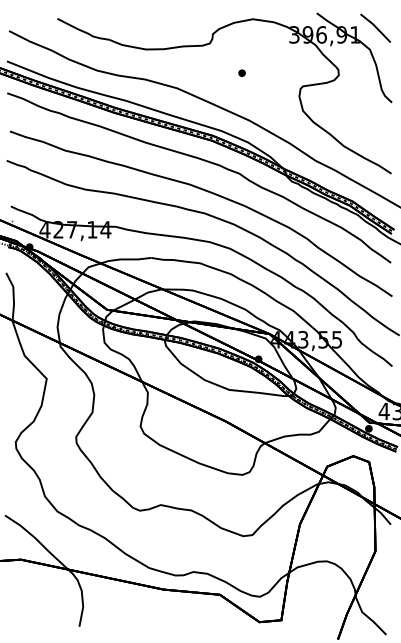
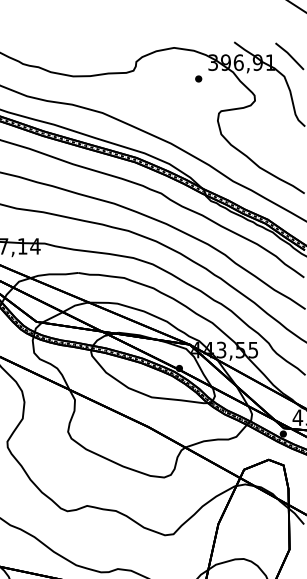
part: (241, 72) -> (198, 78), moved

